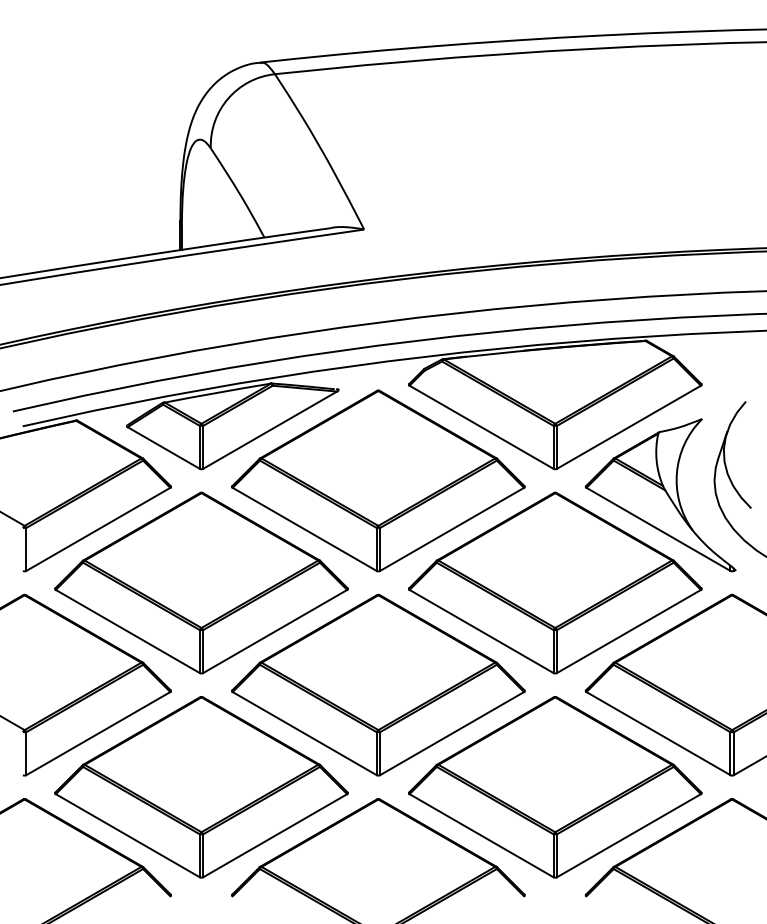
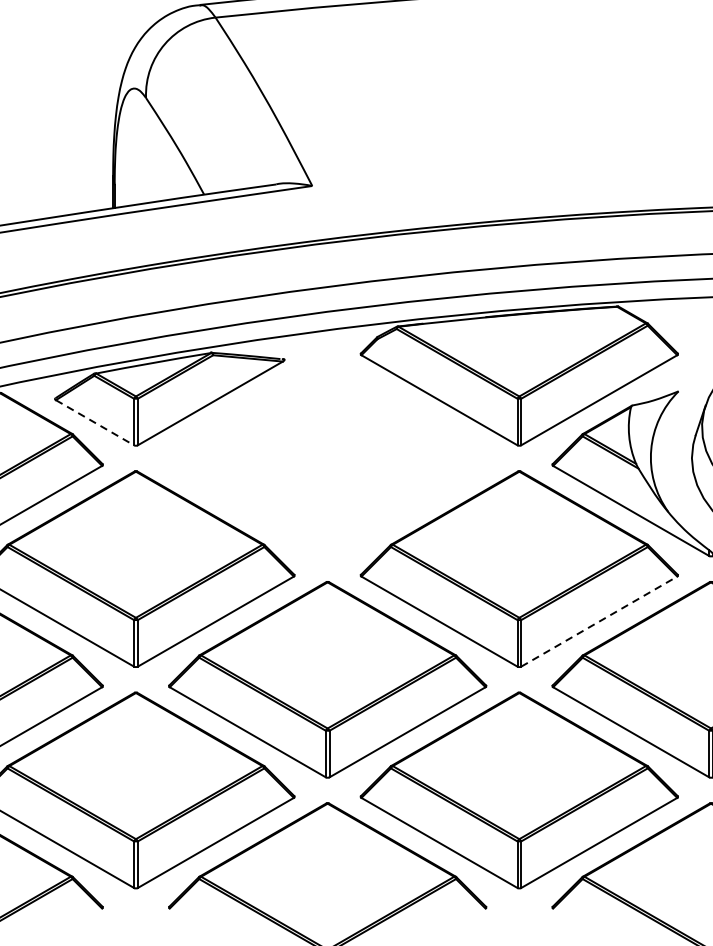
line: (163, 448) -> (94, 423), solid -> dashed
part: (378, 480) -> (327, 457), removed
line: (629, 631) -> (599, 621), solid -> dashed

